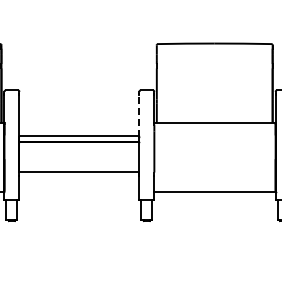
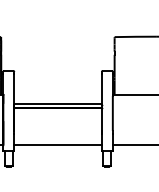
line: (139, 115) -> (101, 89), dashed -> solid
line: (79, 171) -> (58, 144), moved

